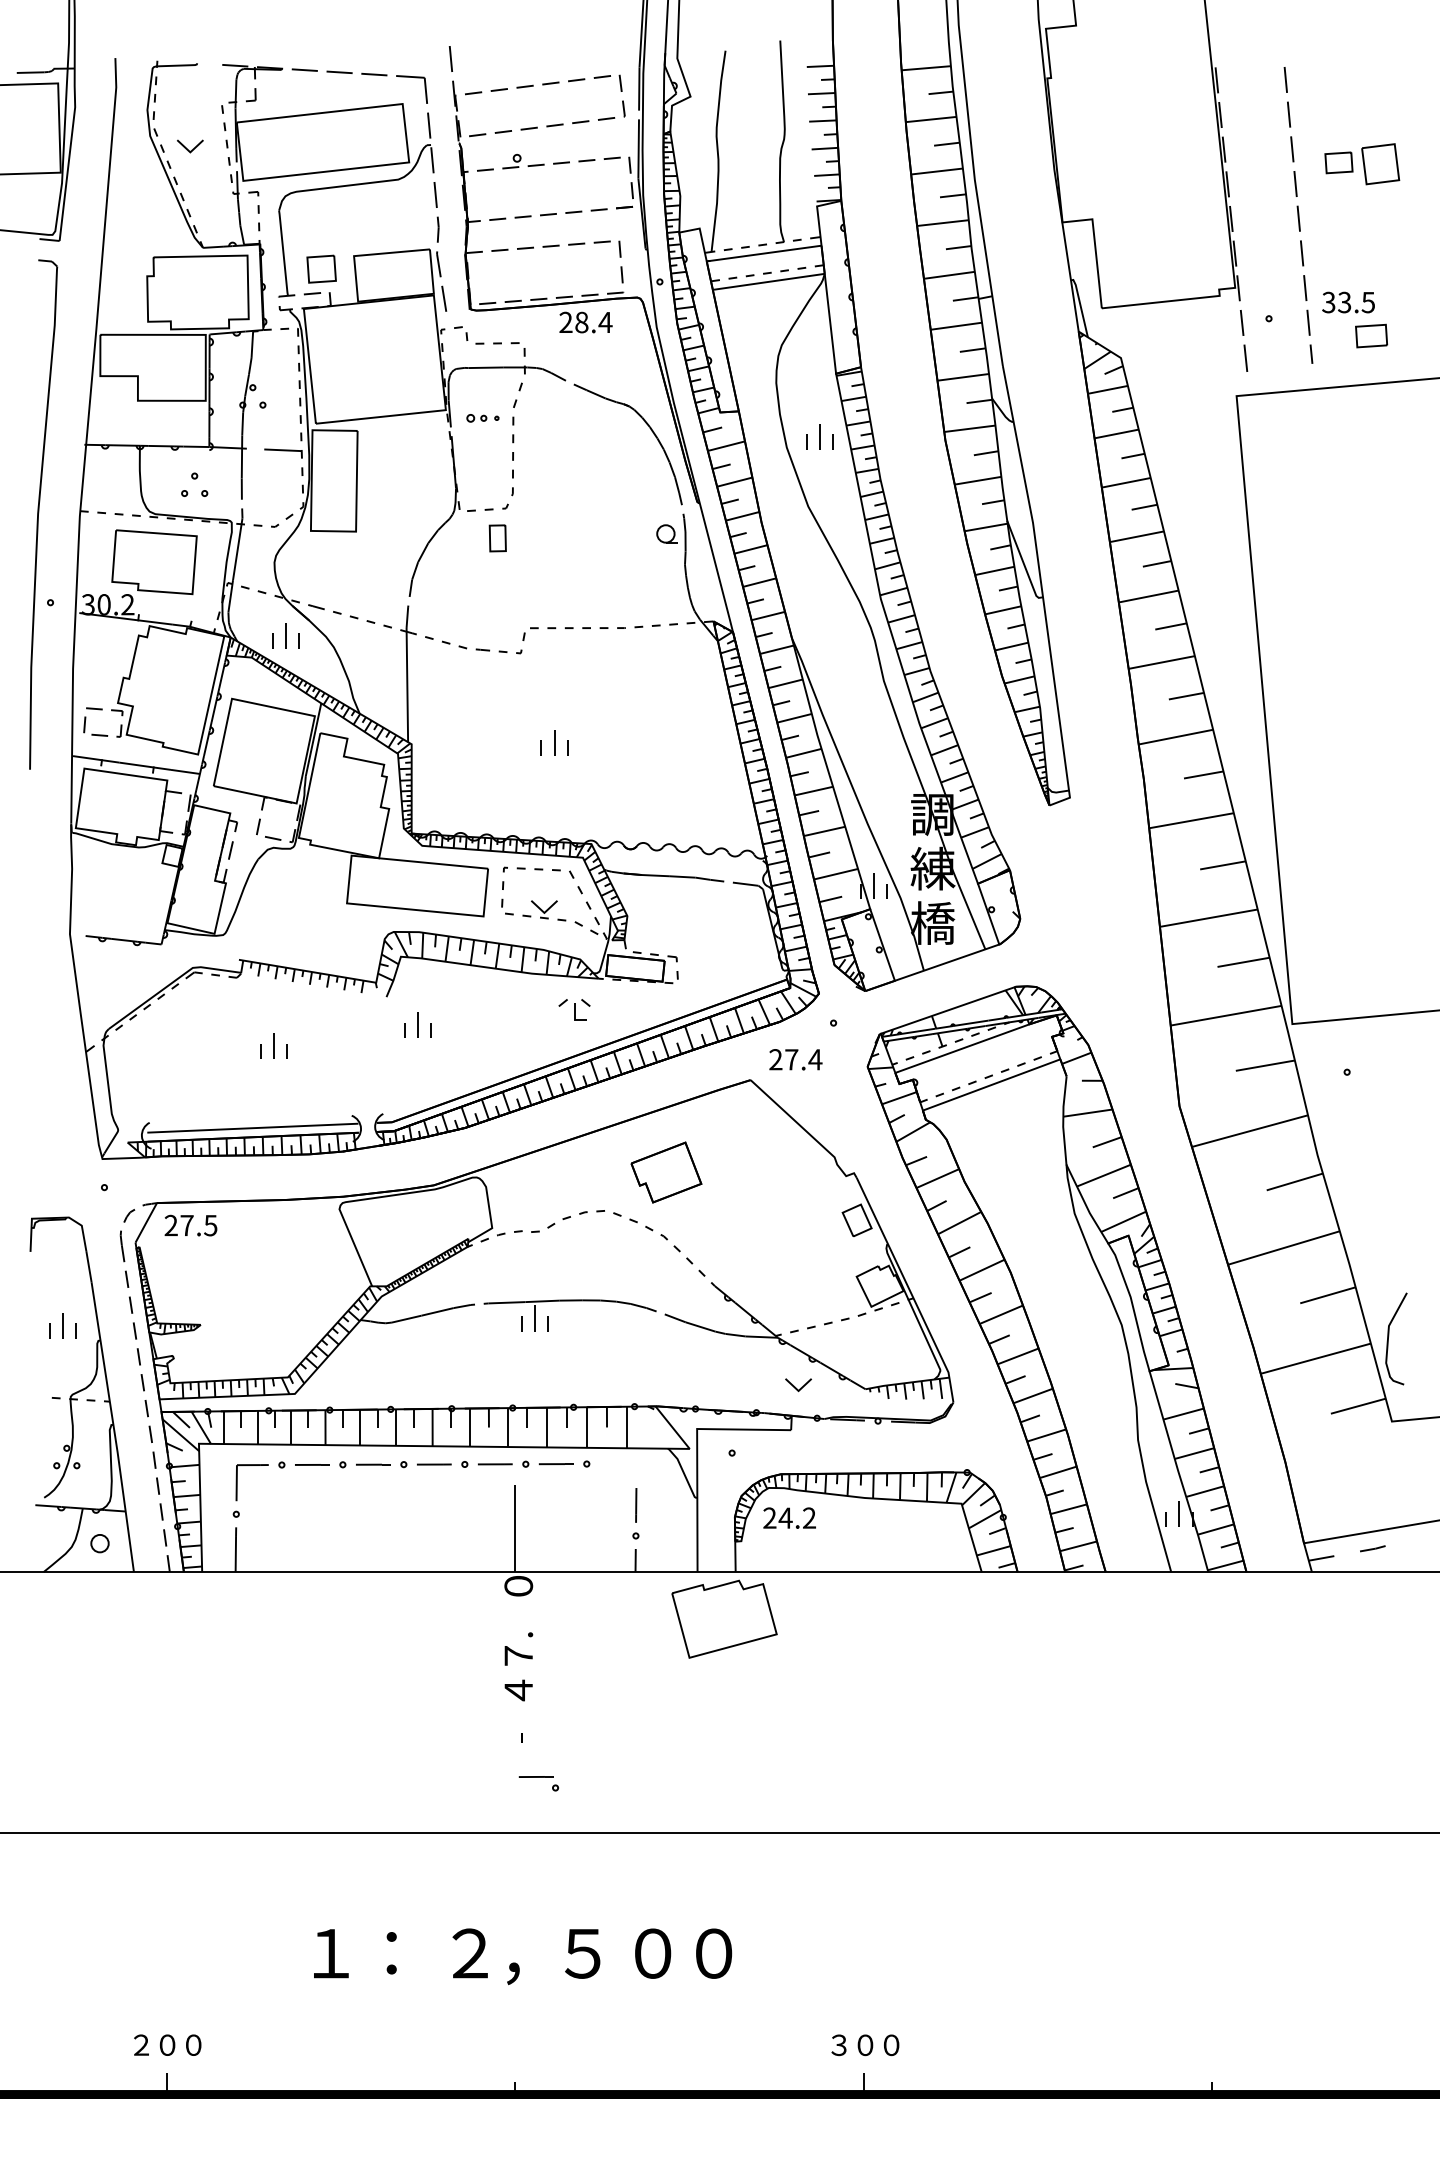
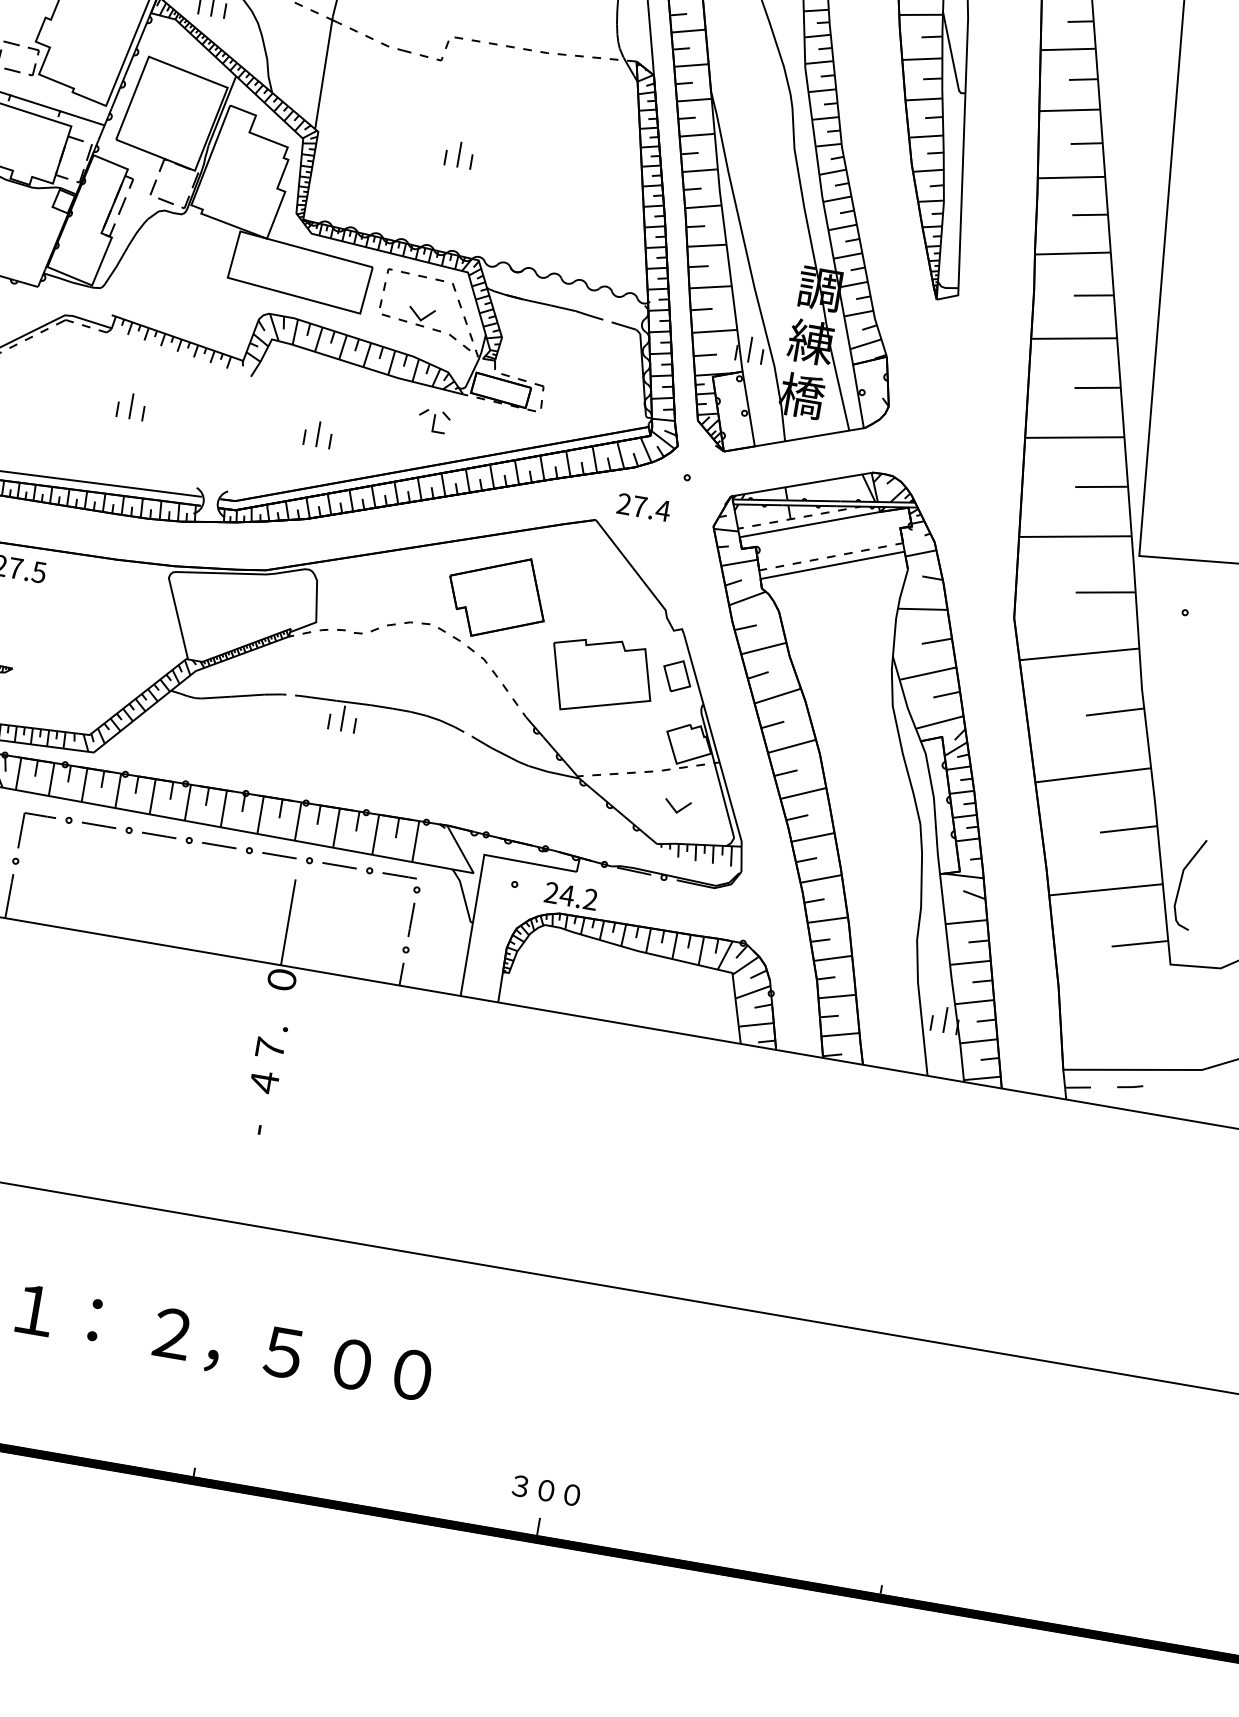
part: (417, 1024) -> (318, 433), moved
part: (666, 1172) -> (497, 596), size x1.43
part: (798, 1385) -> (677, 807), moved
text: (789, 1517) -> (571, 895), moved
part: (724, 1618) -> (601, 676), moved
part: (538, 1783) -> (400, 882), moved

